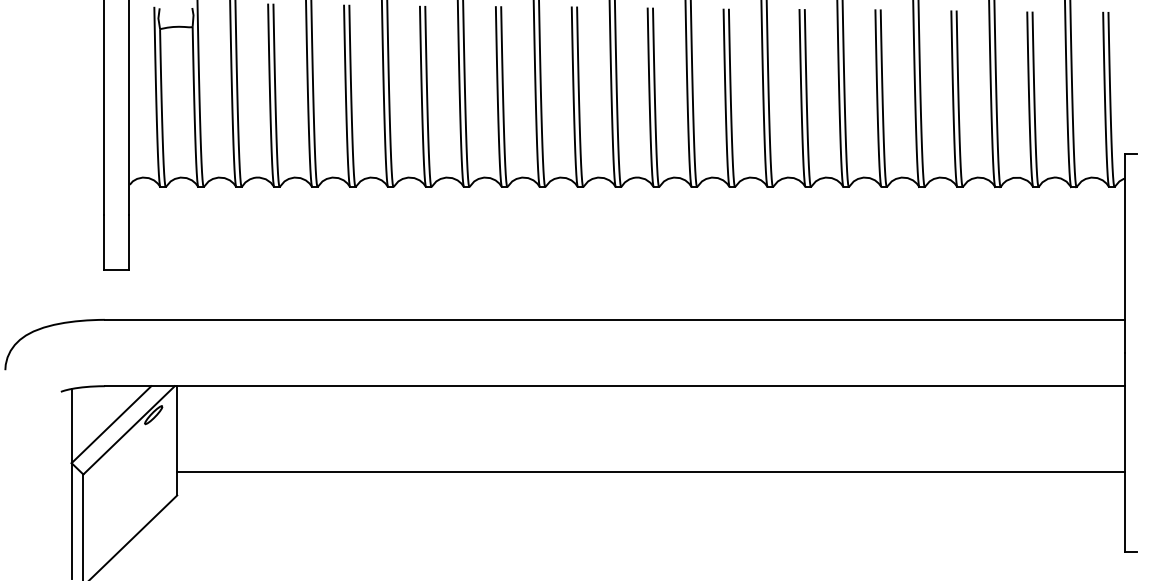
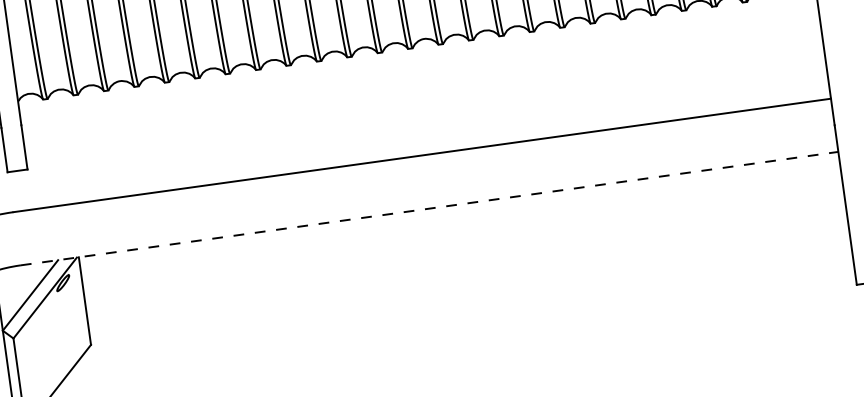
line: (615, 386) -> (430, 208), solid -> dashed
line: (650, 471) -> (467, 273), removed

